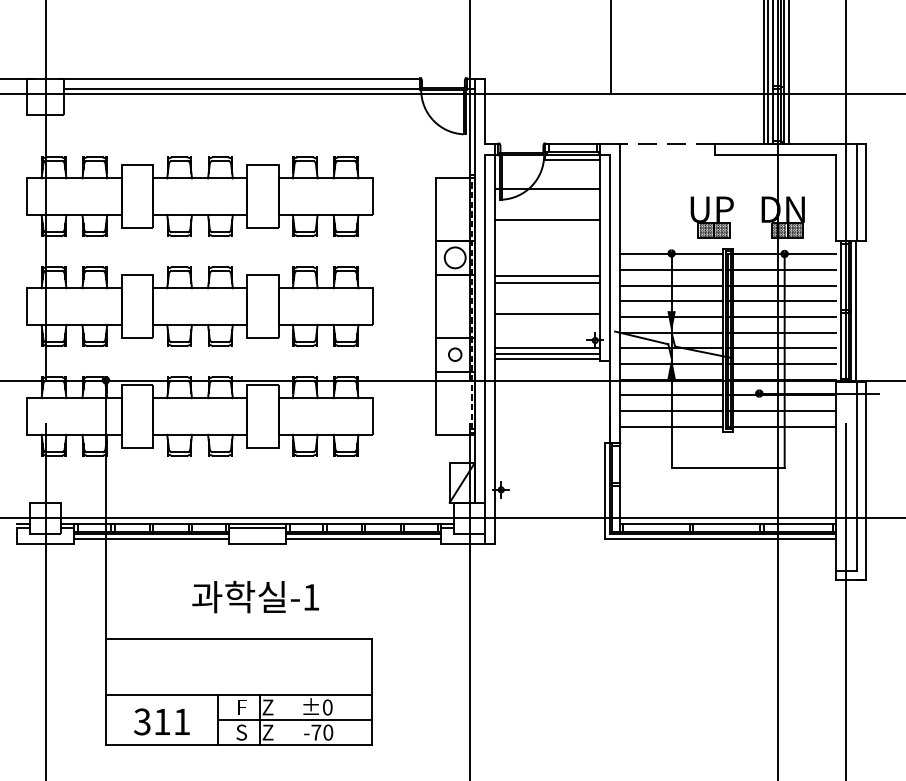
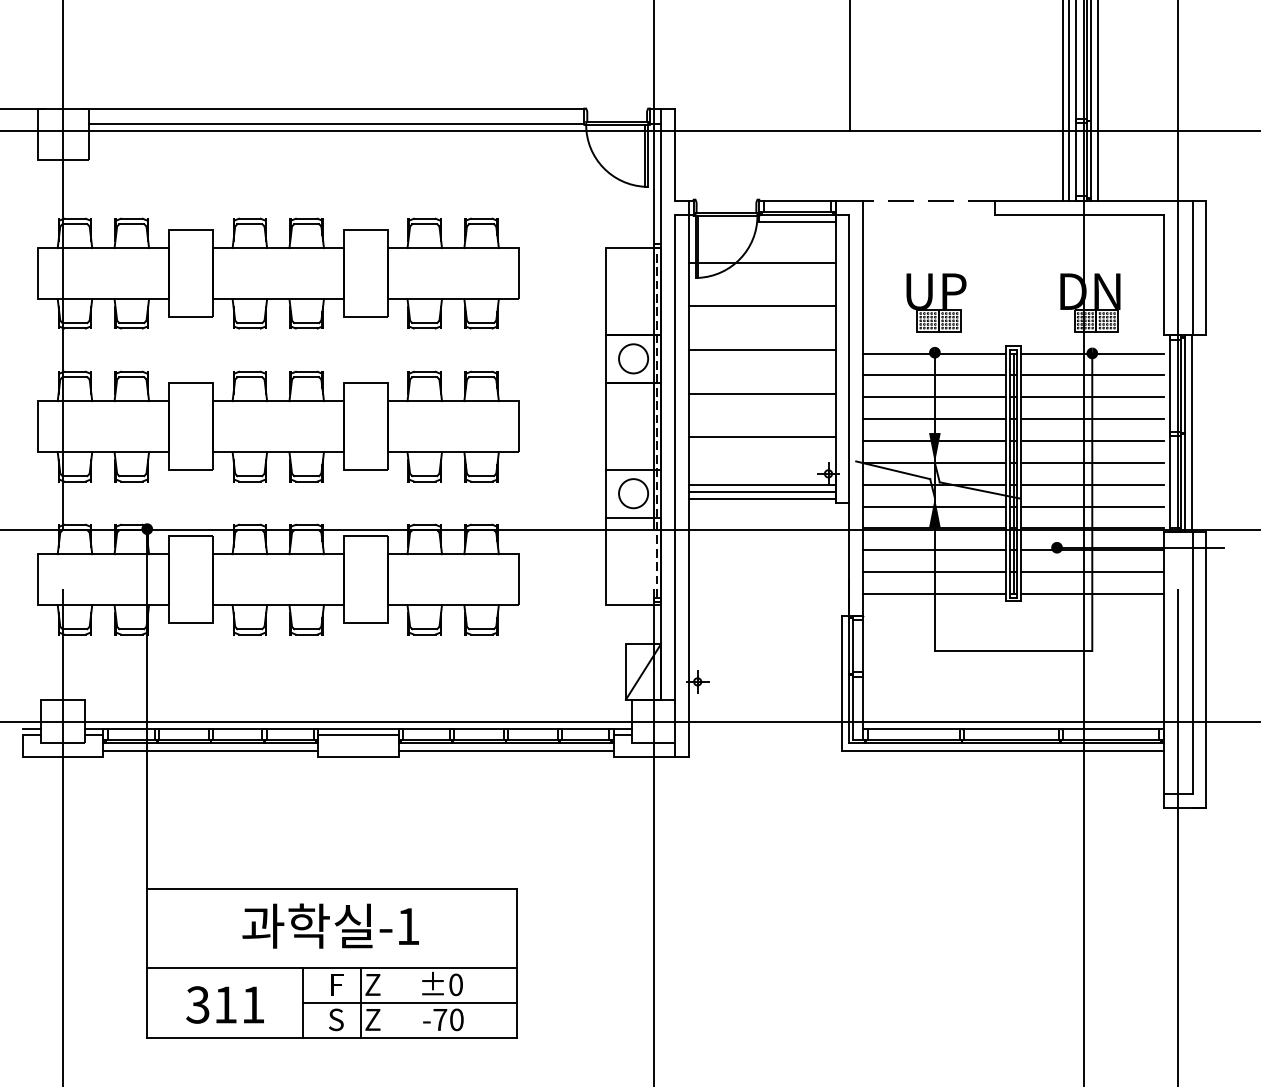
part: (712, 217) -> (936, 302), moved
line: (547, 275) -> (761, 349), moved
circle: (455, 354) -> (633, 493), size x1.67
text: (255, 596) -> (330, 925), moved

